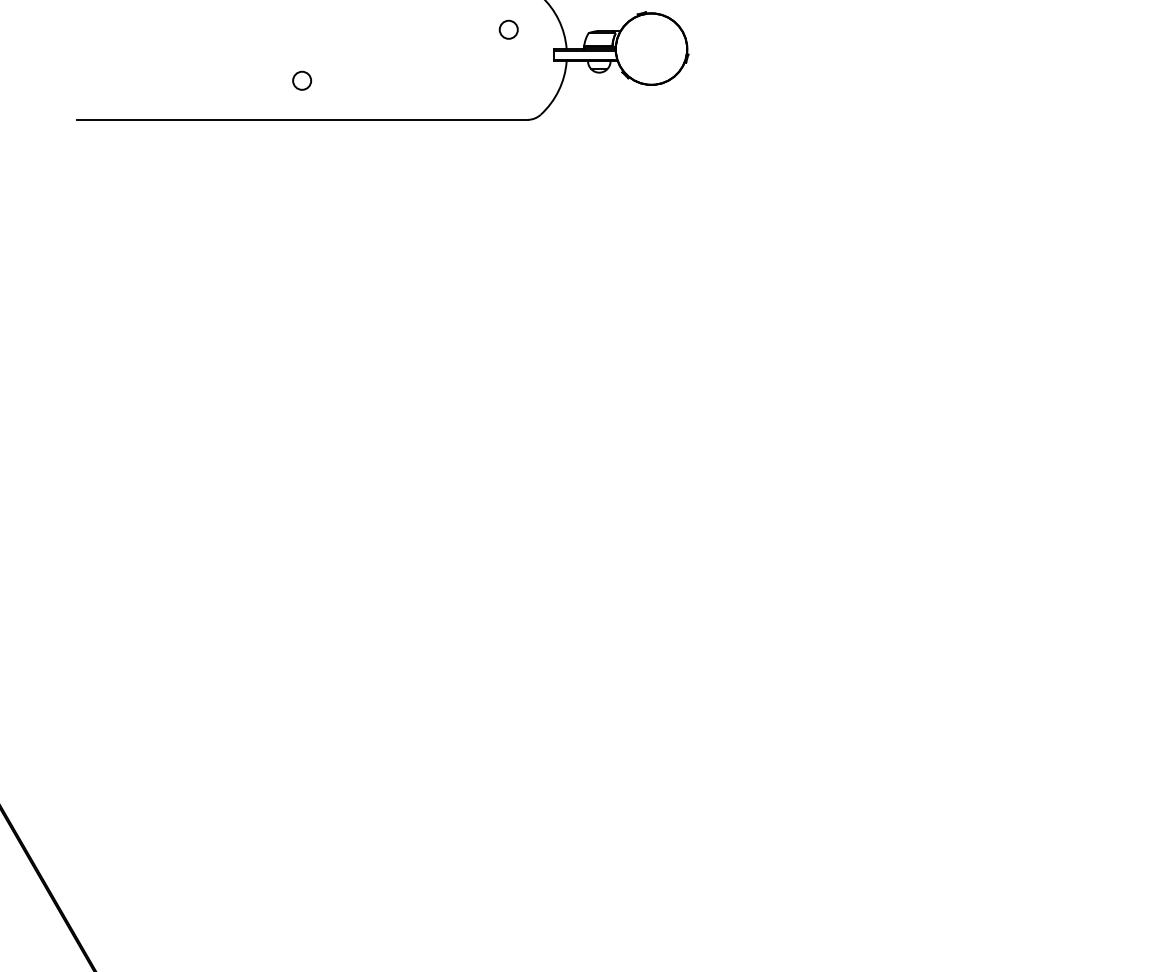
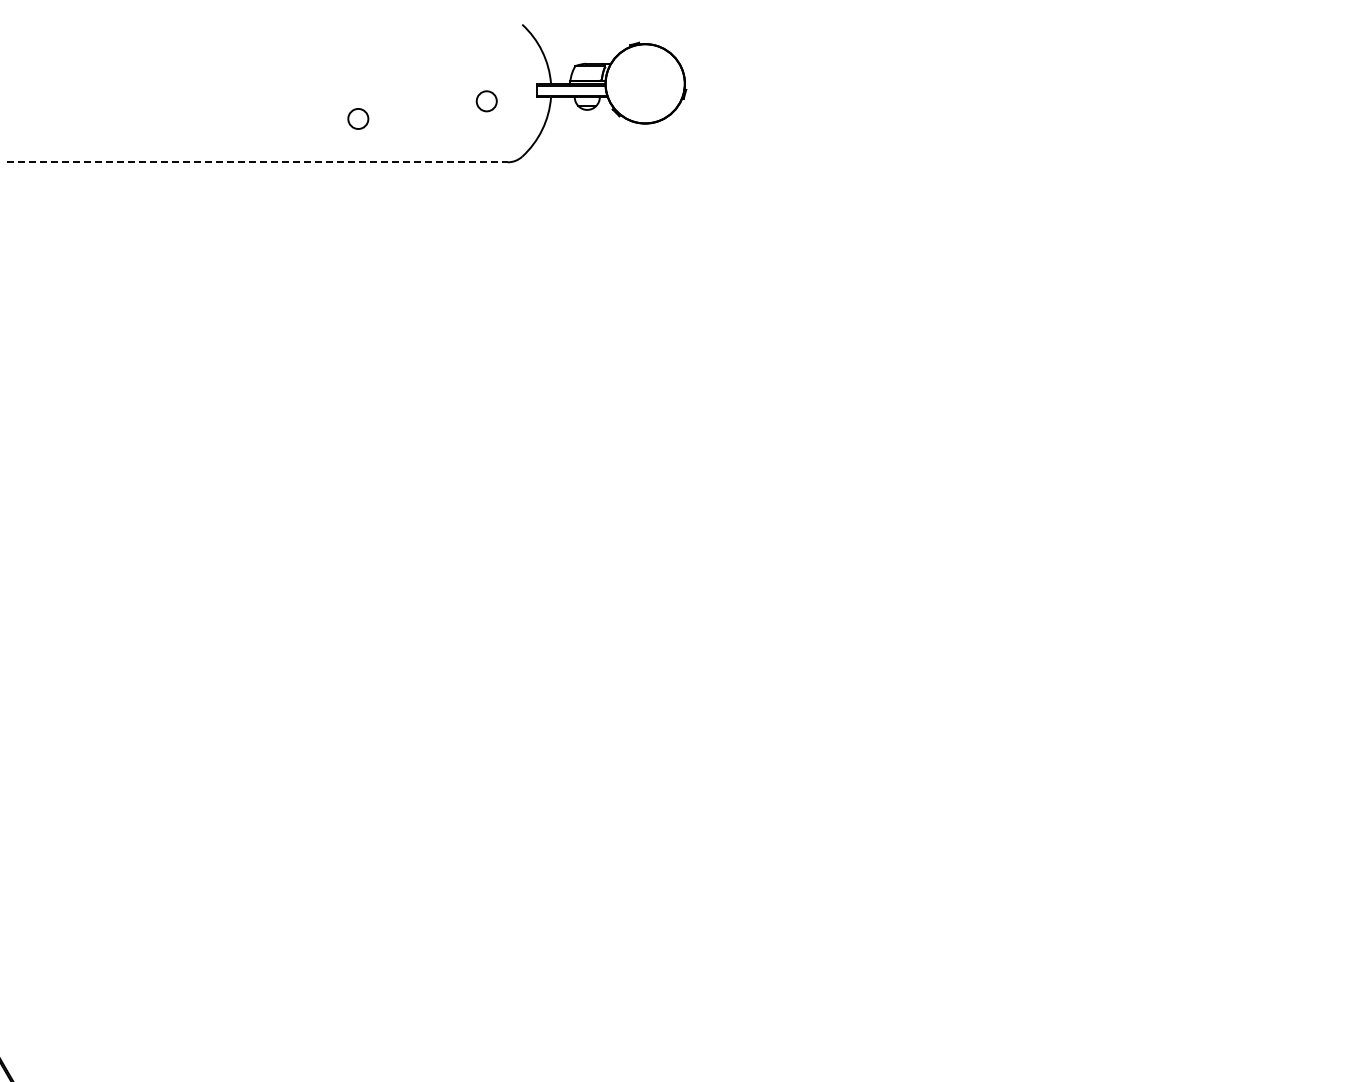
circle: (508, 29) -> (486, 101), moved
circle: (302, 80) -> (358, 118), moved
line: (302, 120) -> (257, 162), solid -> dashed

